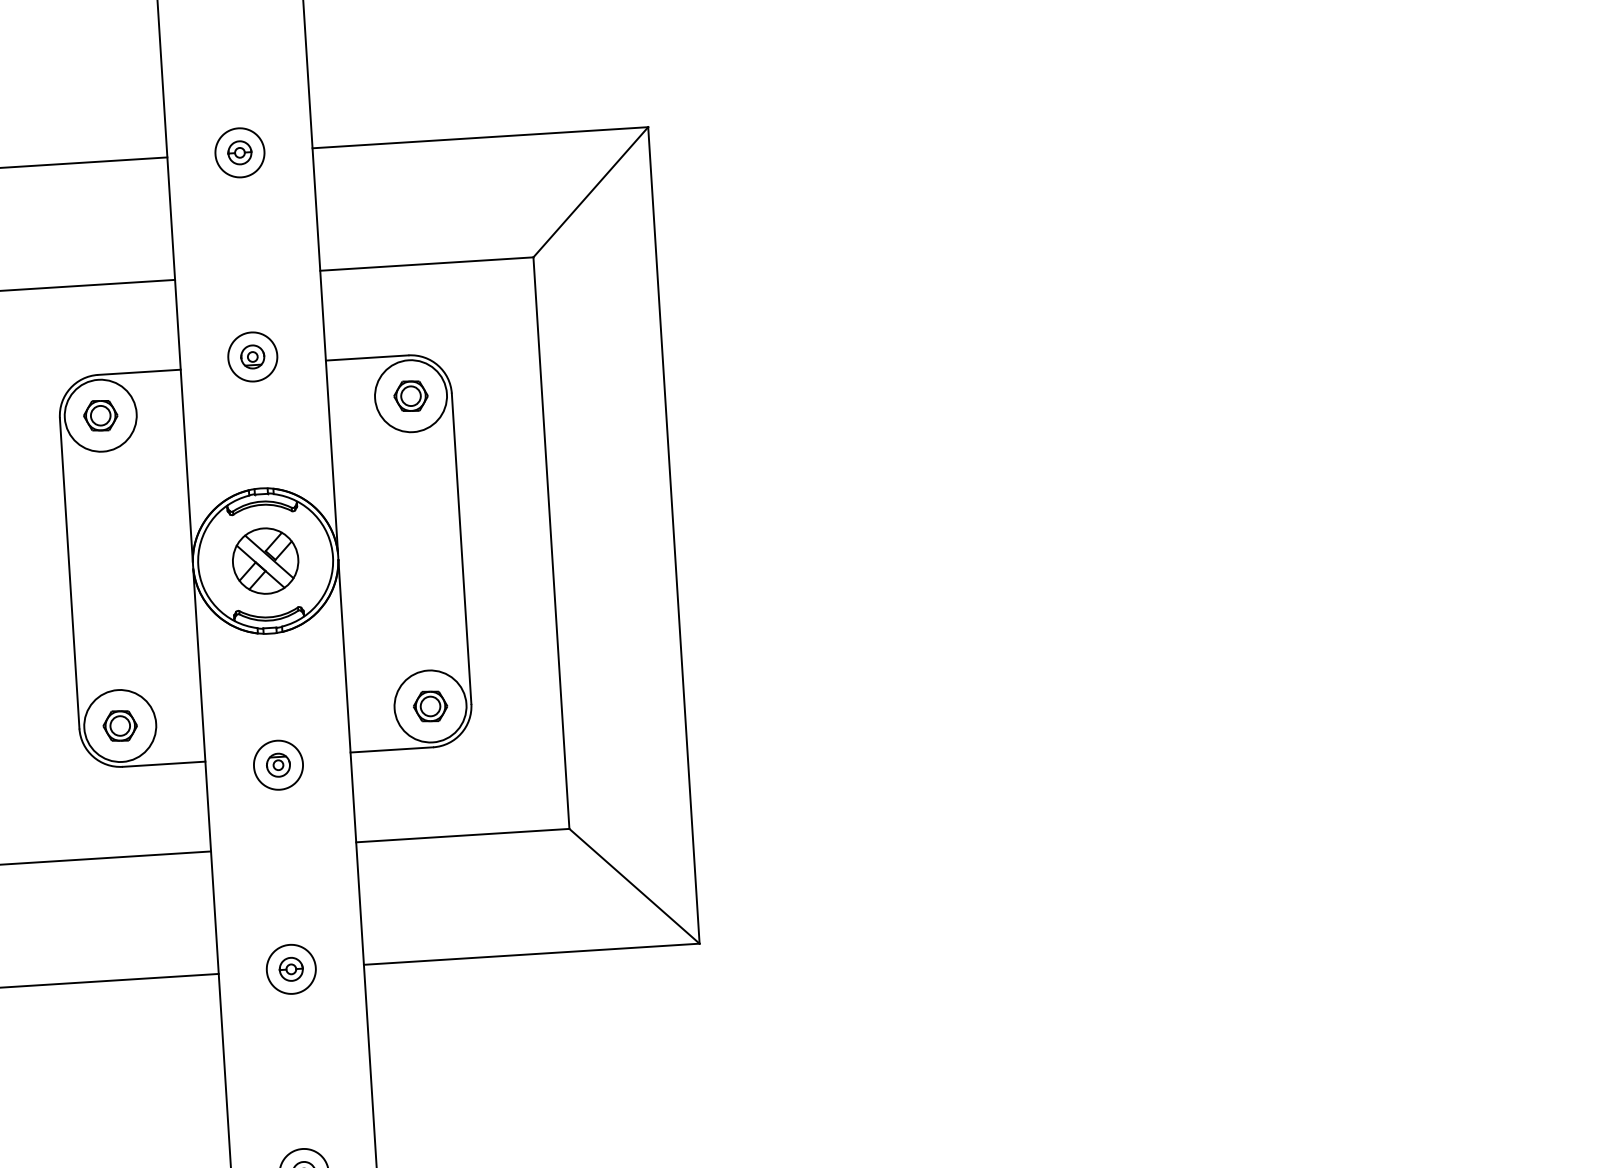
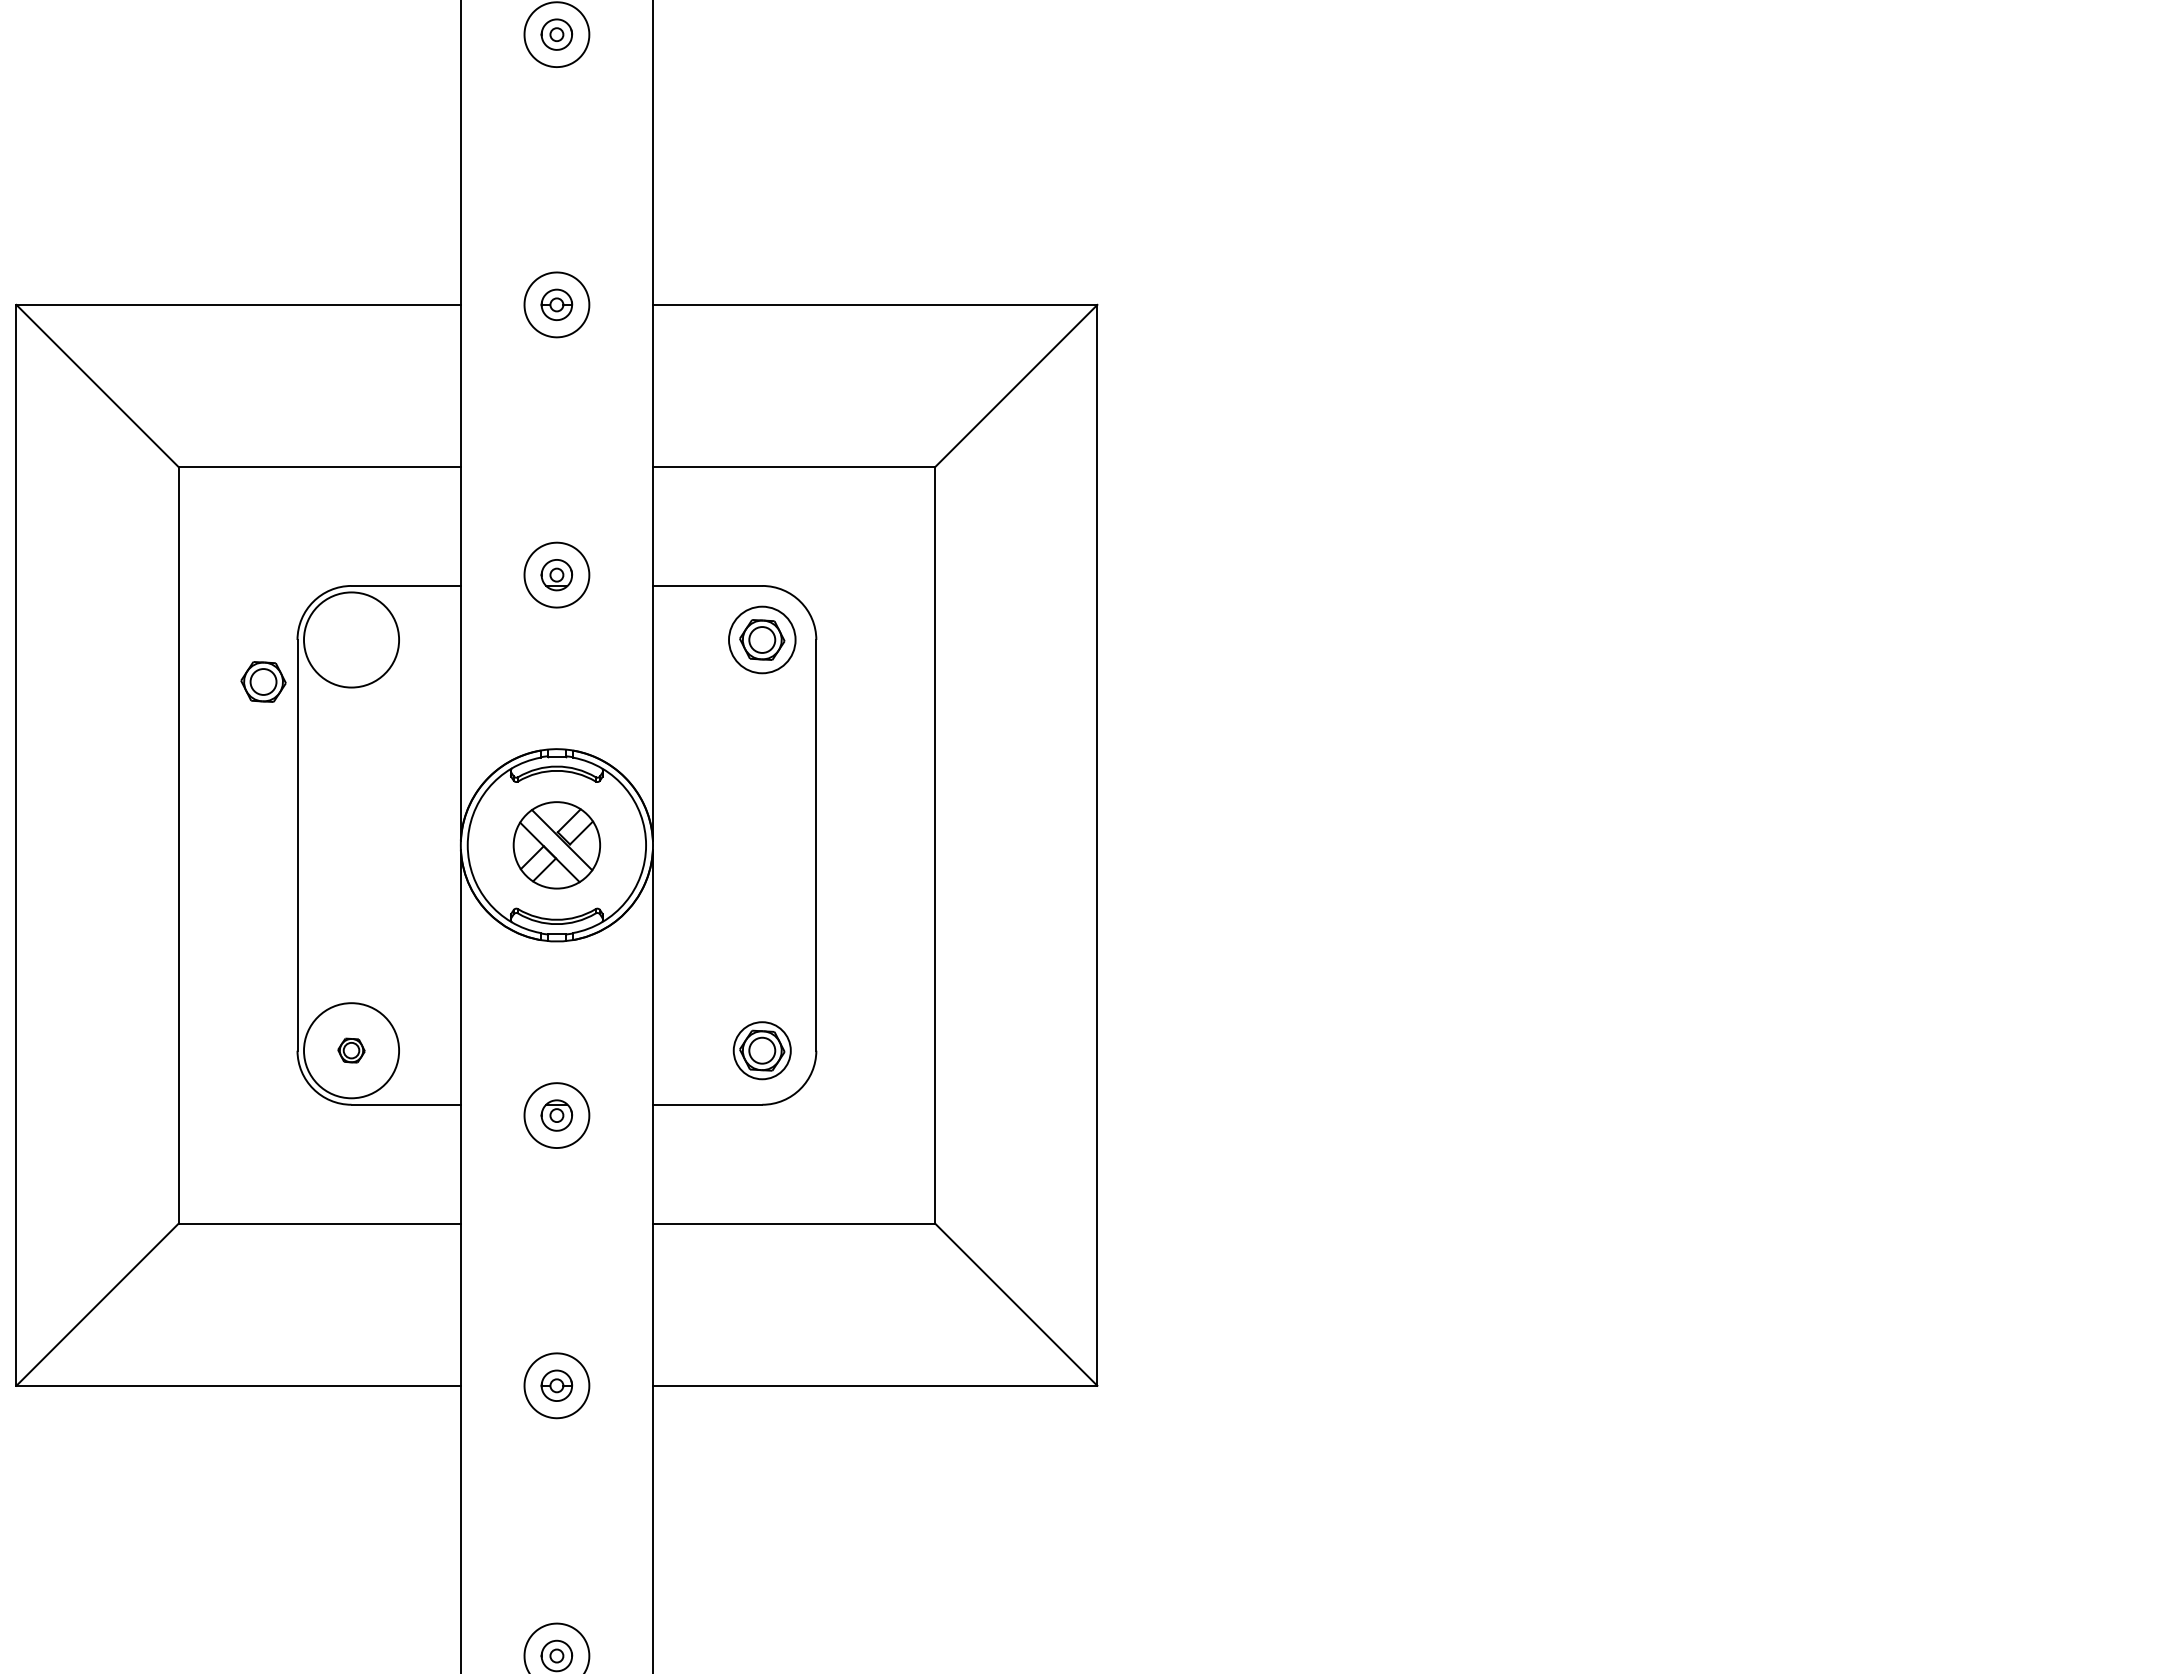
circle: (410, 395) -> (761, 639), size x0.7
part: (100, 415) -> (263, 681), moved
circle: (429, 706) -> (761, 1050), size x0.6
part: (120, 725) -> (351, 1050), size x0.6

